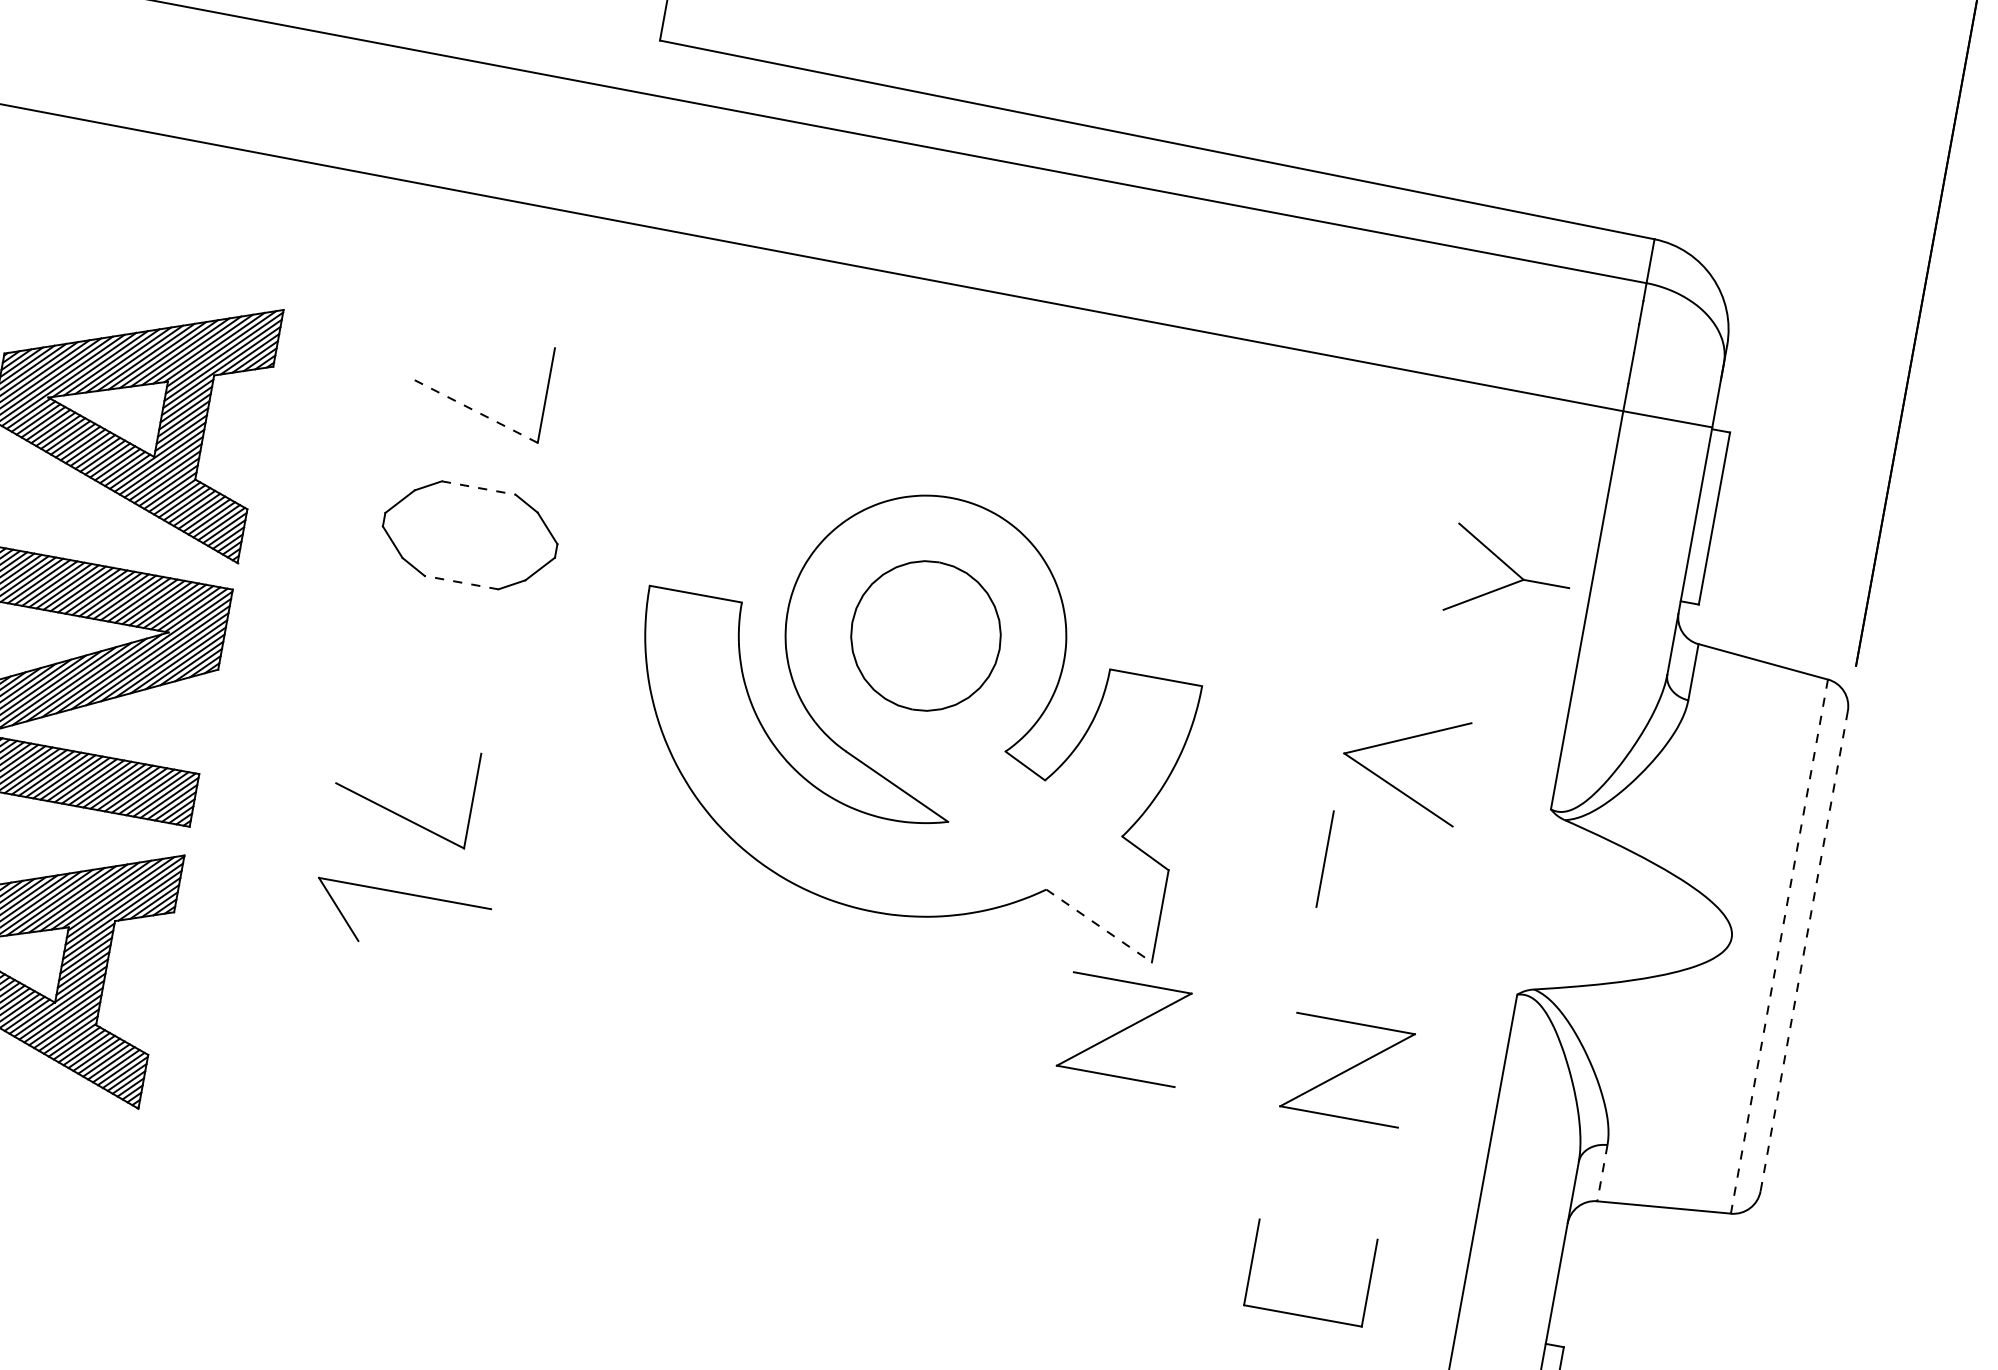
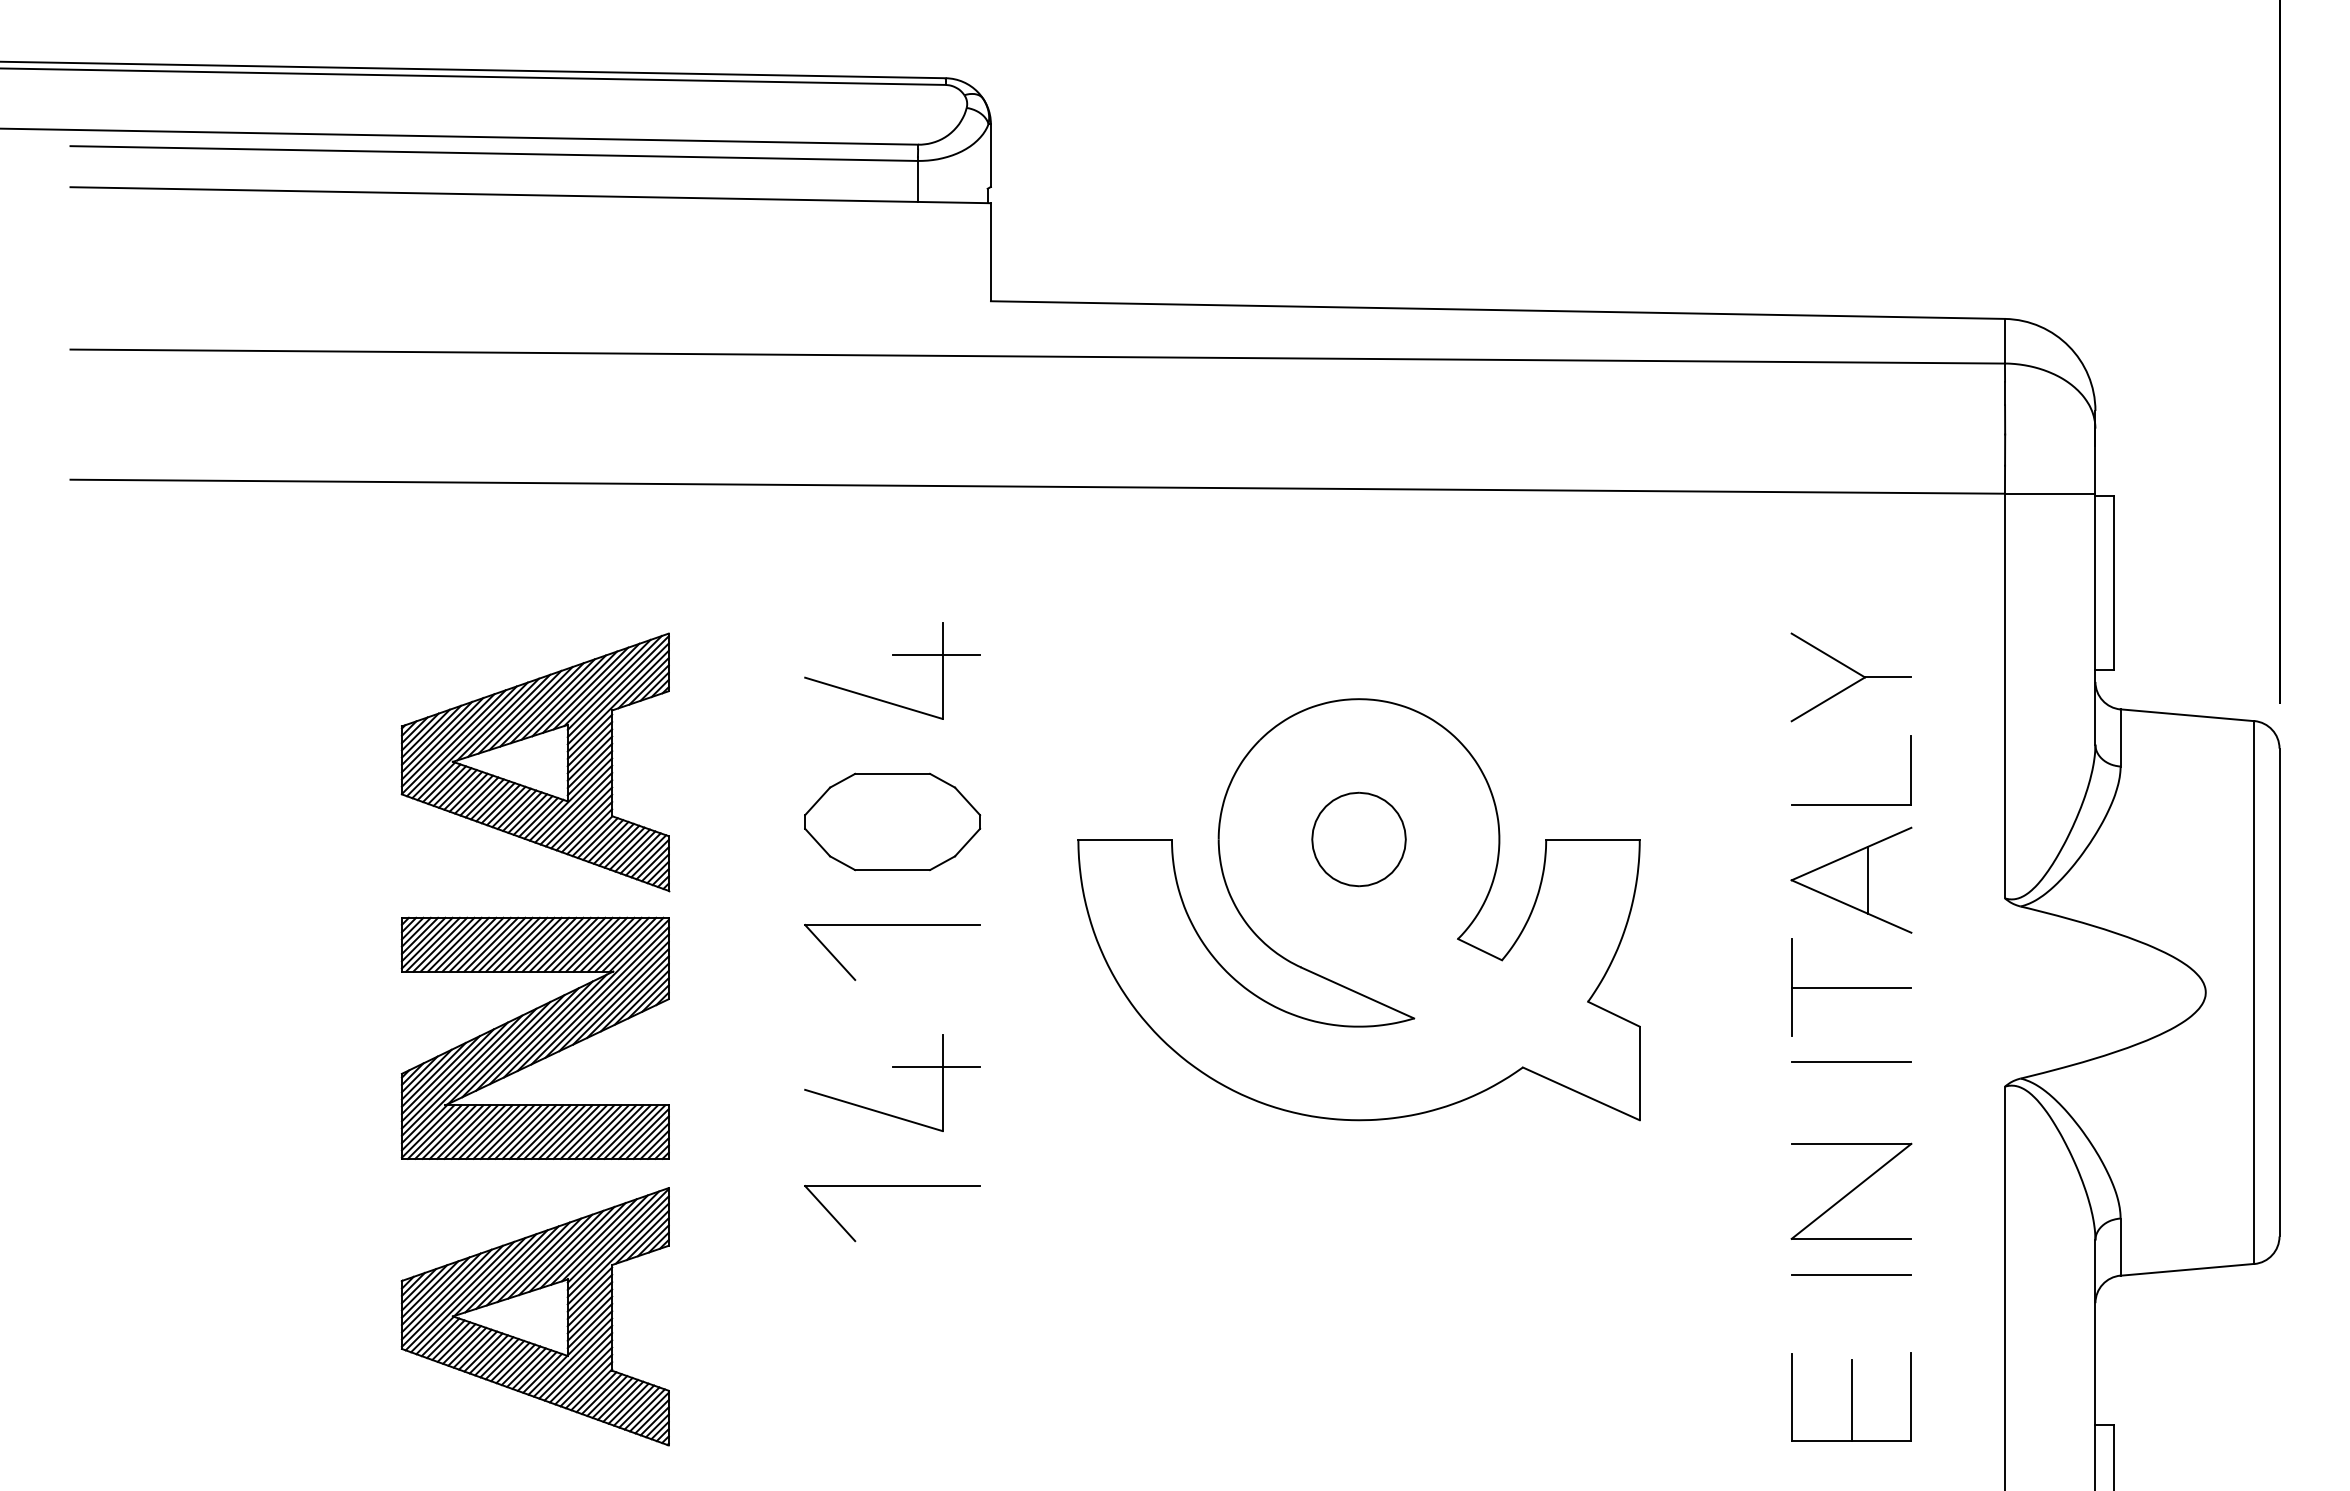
line: (543, 378) -> (936, 654), added
line: (473, 410) -> (873, 698), dashed -> solid
line: (479, 487) -> (893, 773), dashed -> solid
line: (461, 583) -> (892, 870), dashed -> solid
part: (1510, 583) -> (1852, 683), moved
part: (925, 635) -> (1358, 839), size x0.62
part: (451, 637) -> (892, 925), added
part: (1416, 689) -> (1851, 804), added
line: (1419, 766) -> (1867, 879), added
line: (469, 784) -> (936, 1067), added
line: (1384, 869) -> (1851, 987), added
line: (1099, 926) -> (1581, 1094), dashed -> solid
line: (1370, 942) -> (1851, 1061), added
line: (1779, 947) -> (2254, 993), dashed -> solid
line: (1804, 951) -> (2279, 992), dashed -> solid
part: (1124, 1028) -> (1624, 1190), removed
line: (1332, 1152) -> (1851, 1274), added
line: (1602, 1173) -> (2120, 1247), dashed -> solid
line: (1310, 1275) -> (1851, 1400), added

